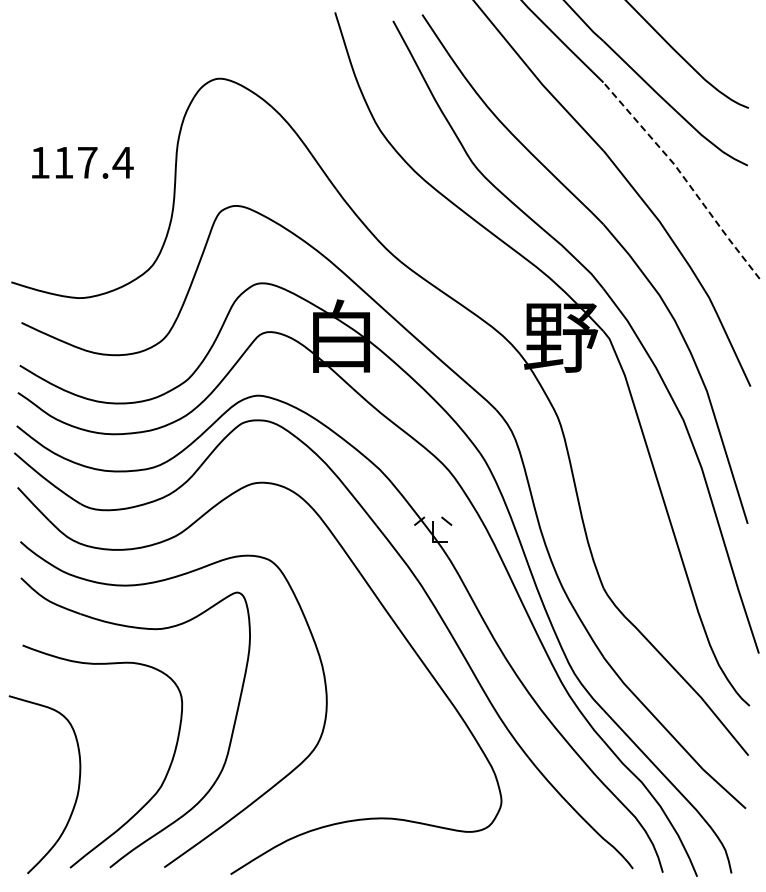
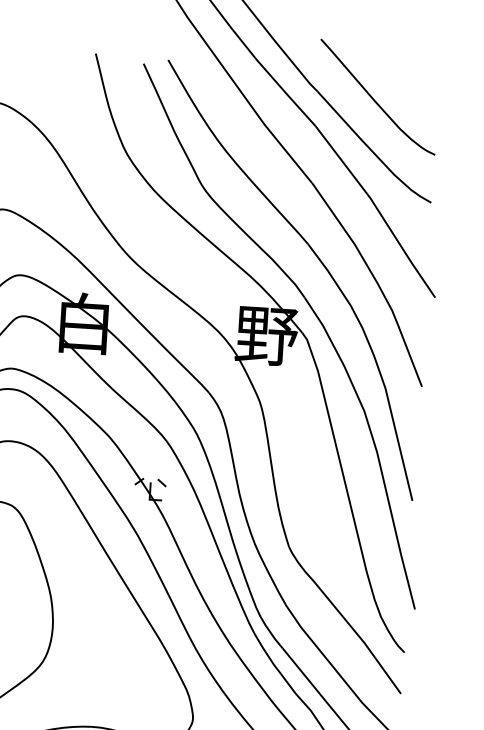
line: (684, 178) -> (377, 210), dashed -> solid

